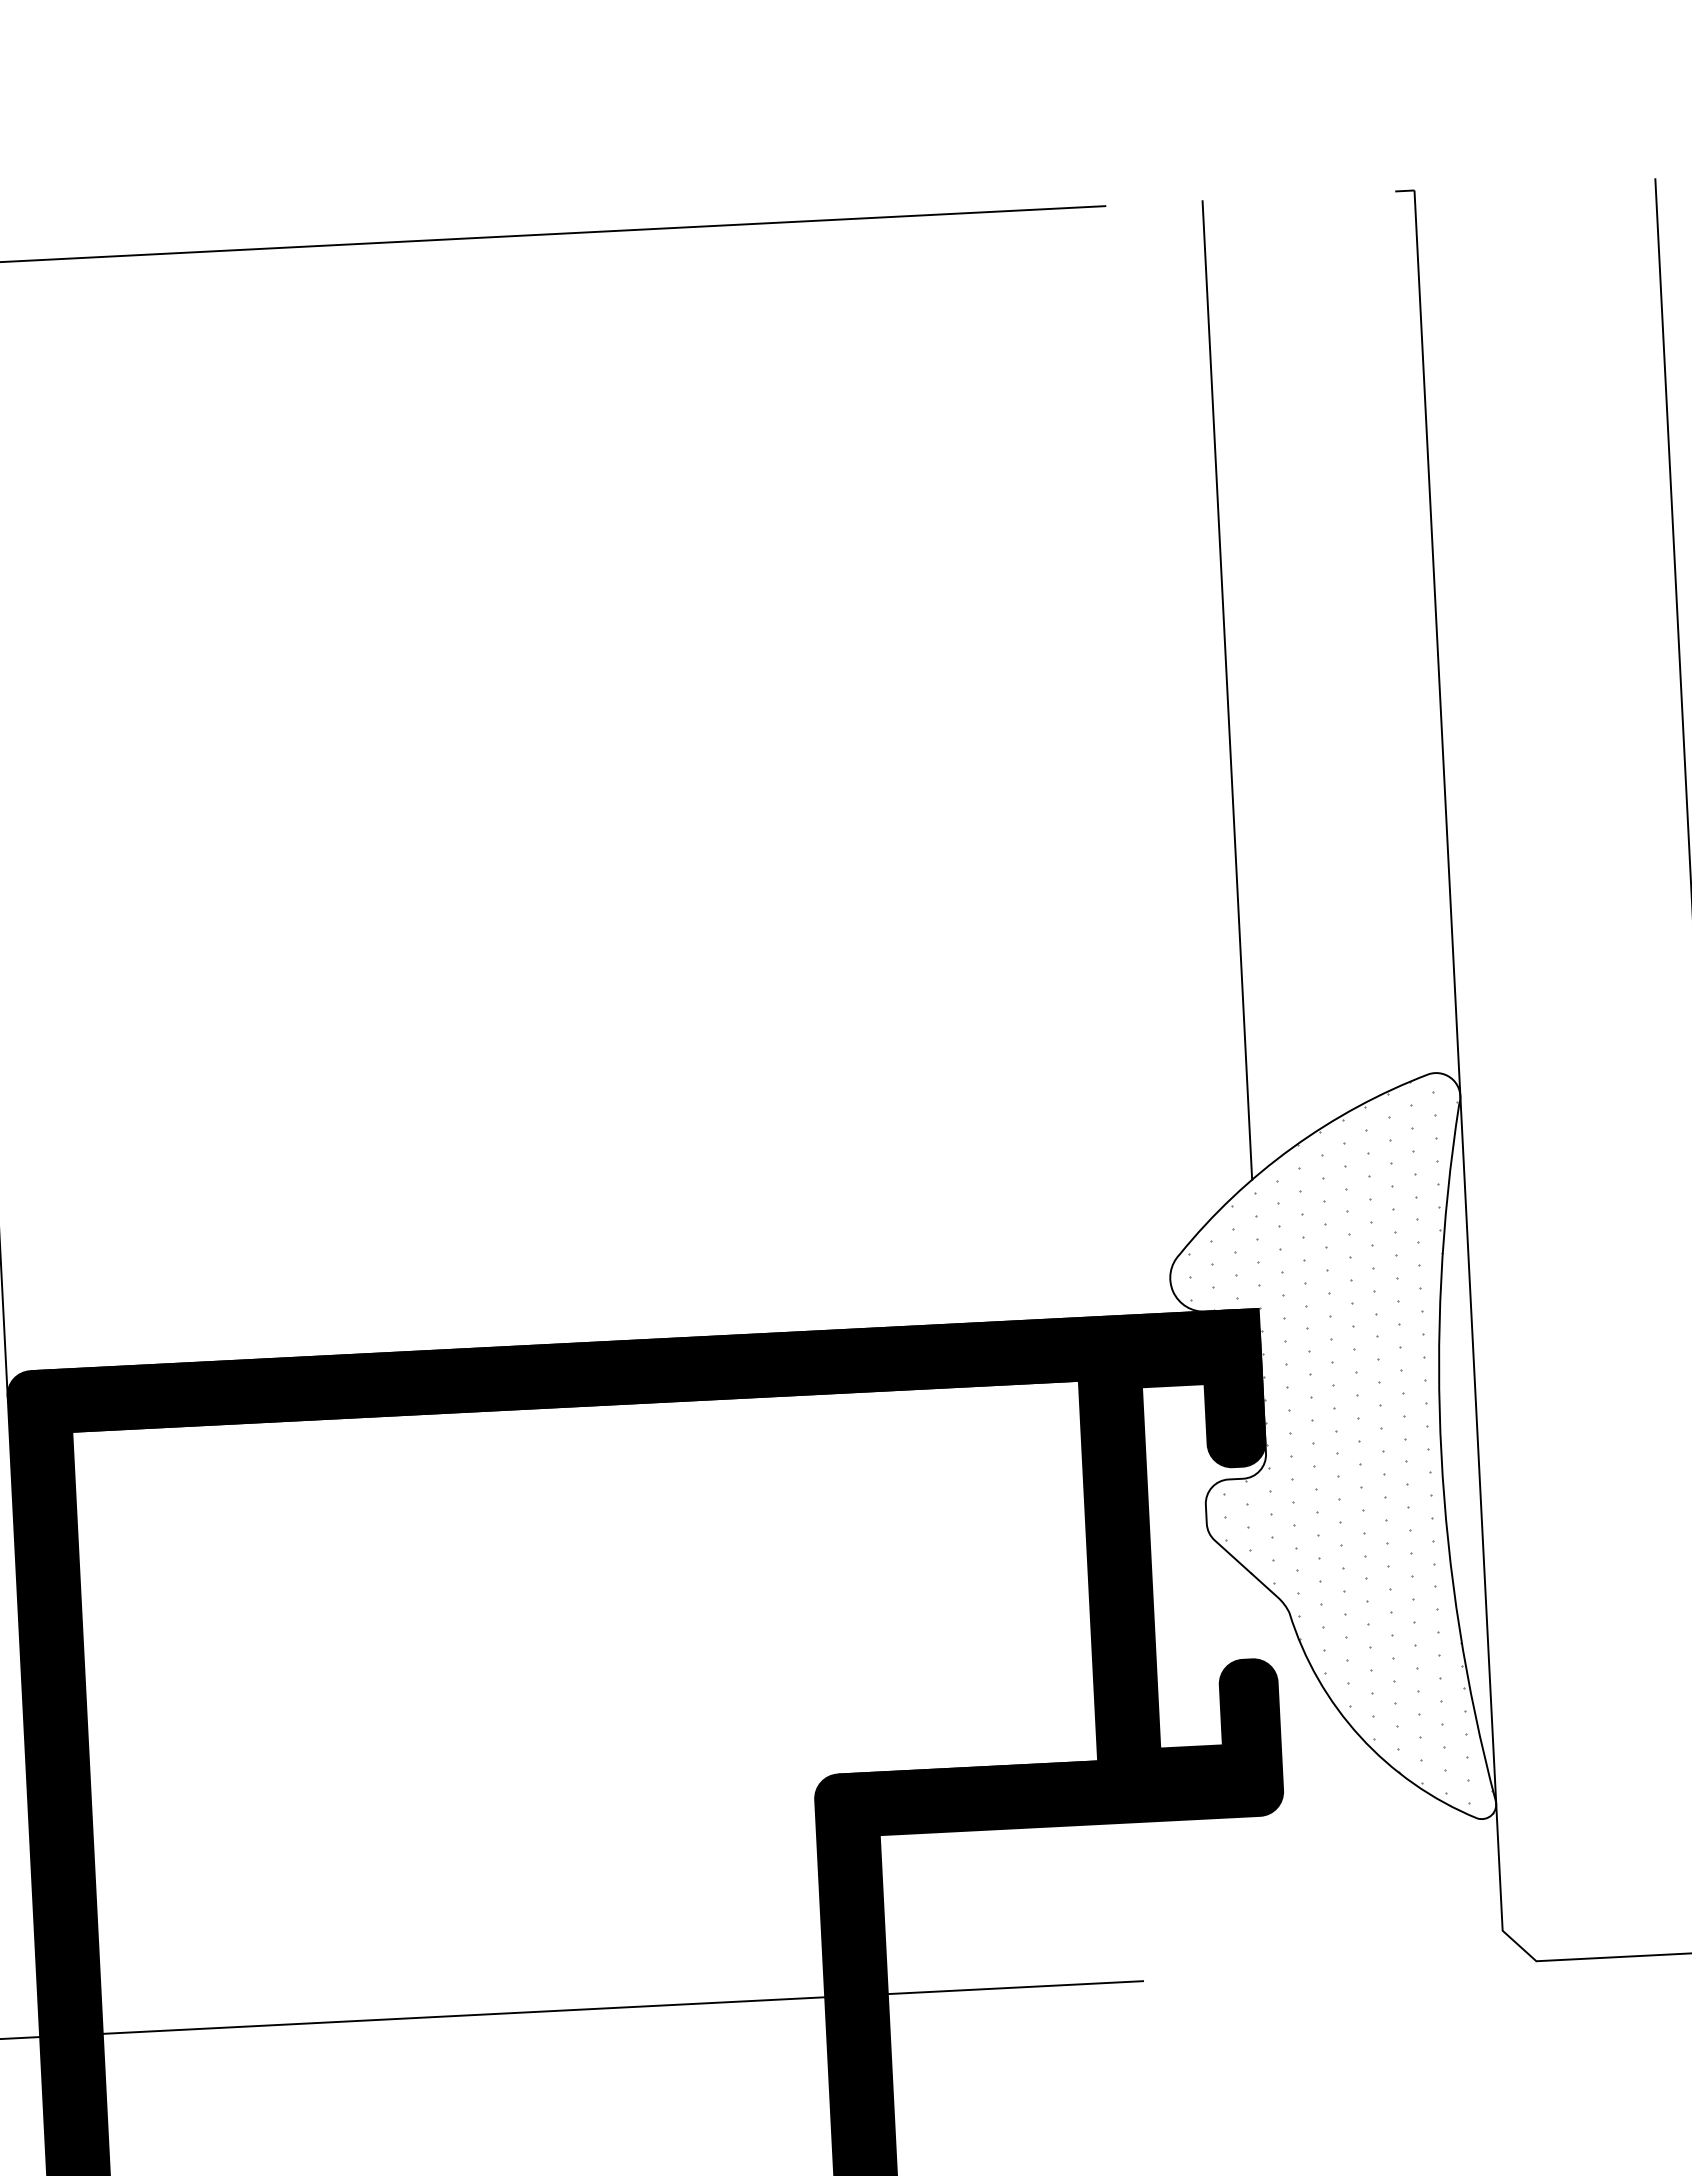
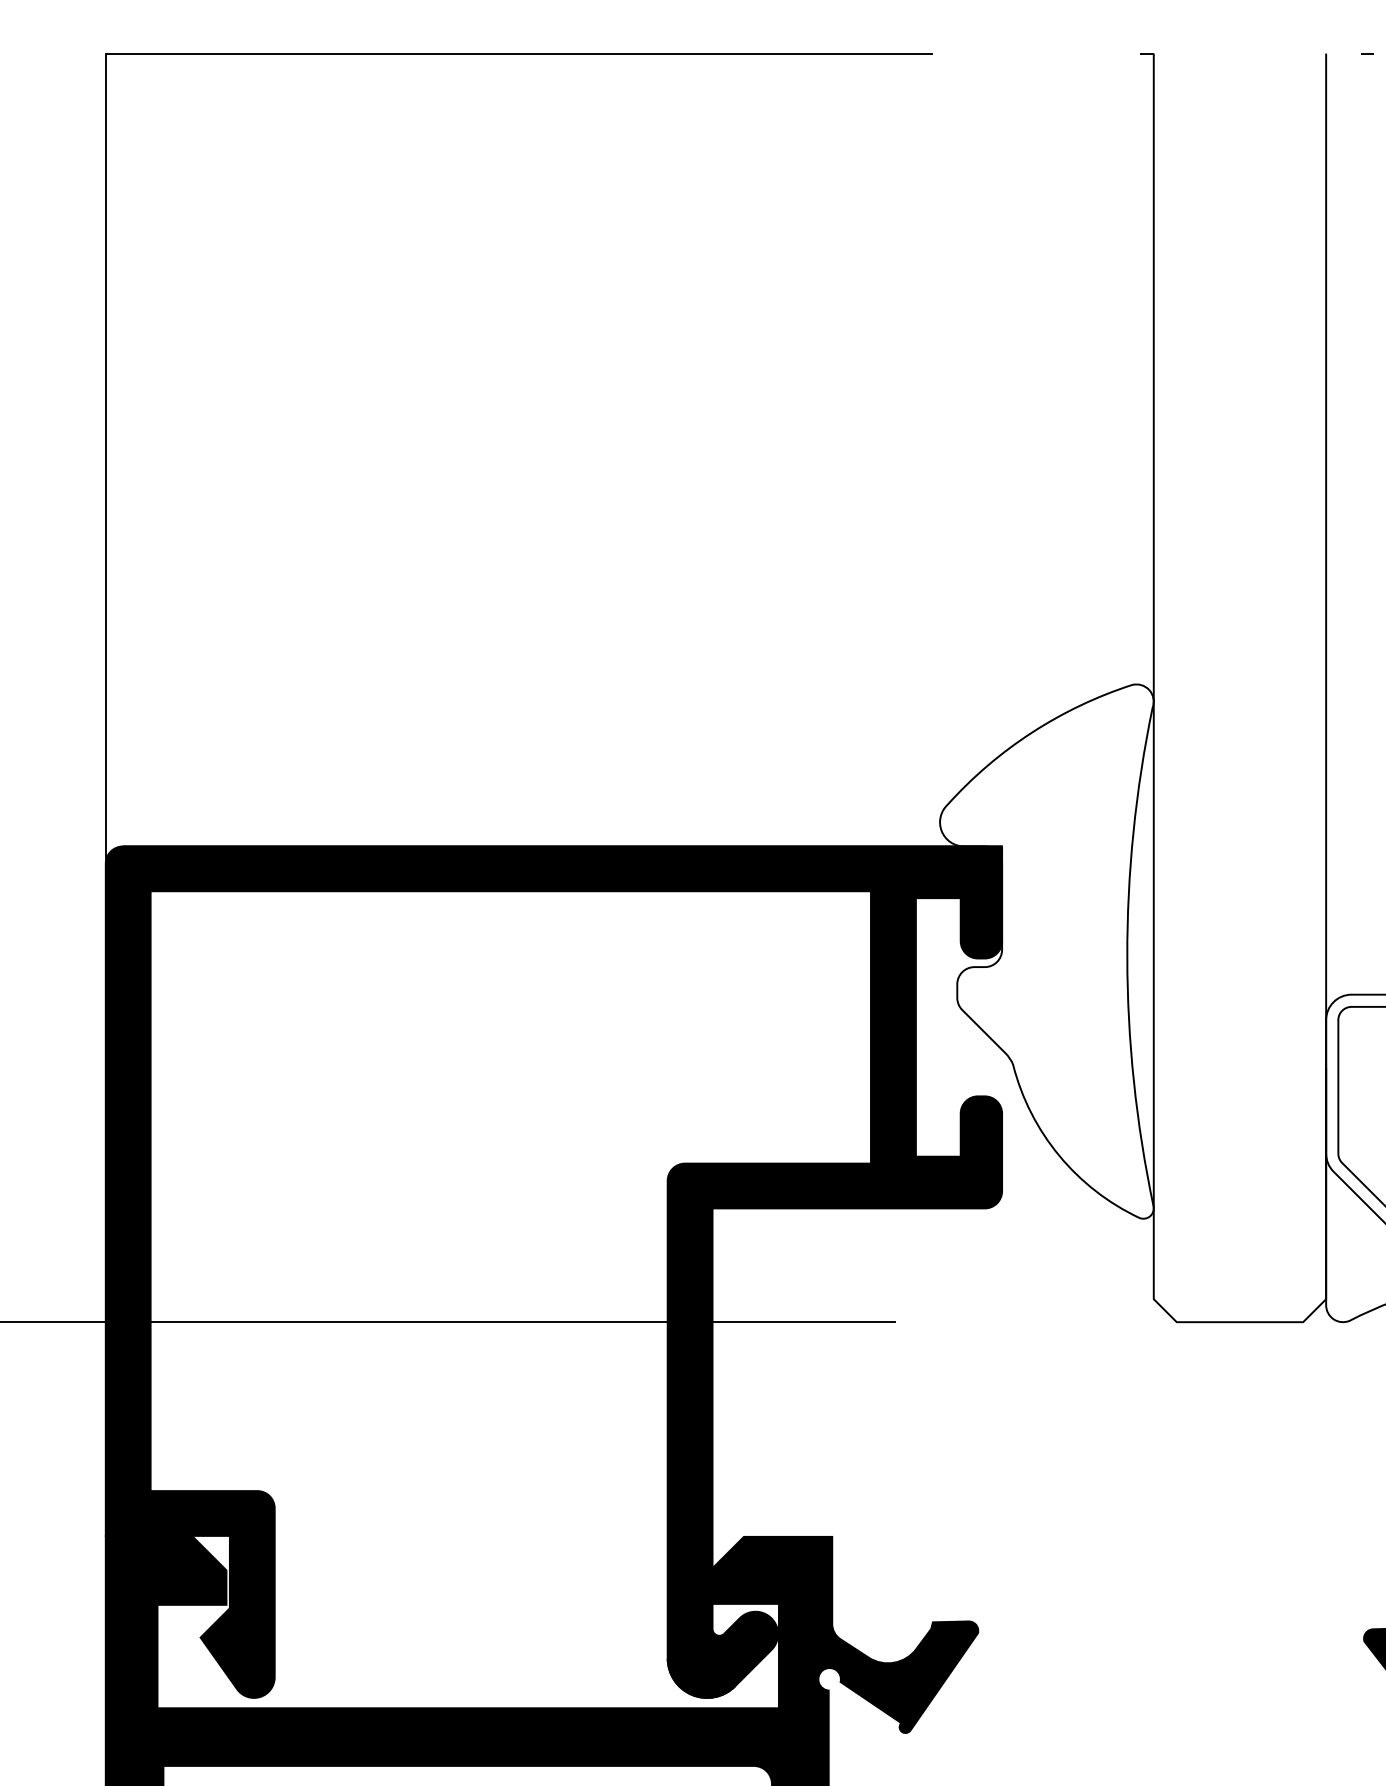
line: (1227, 690) -> (1002, 403), removed
hatch: (1336, 1453) -> (1052, 952), removed

